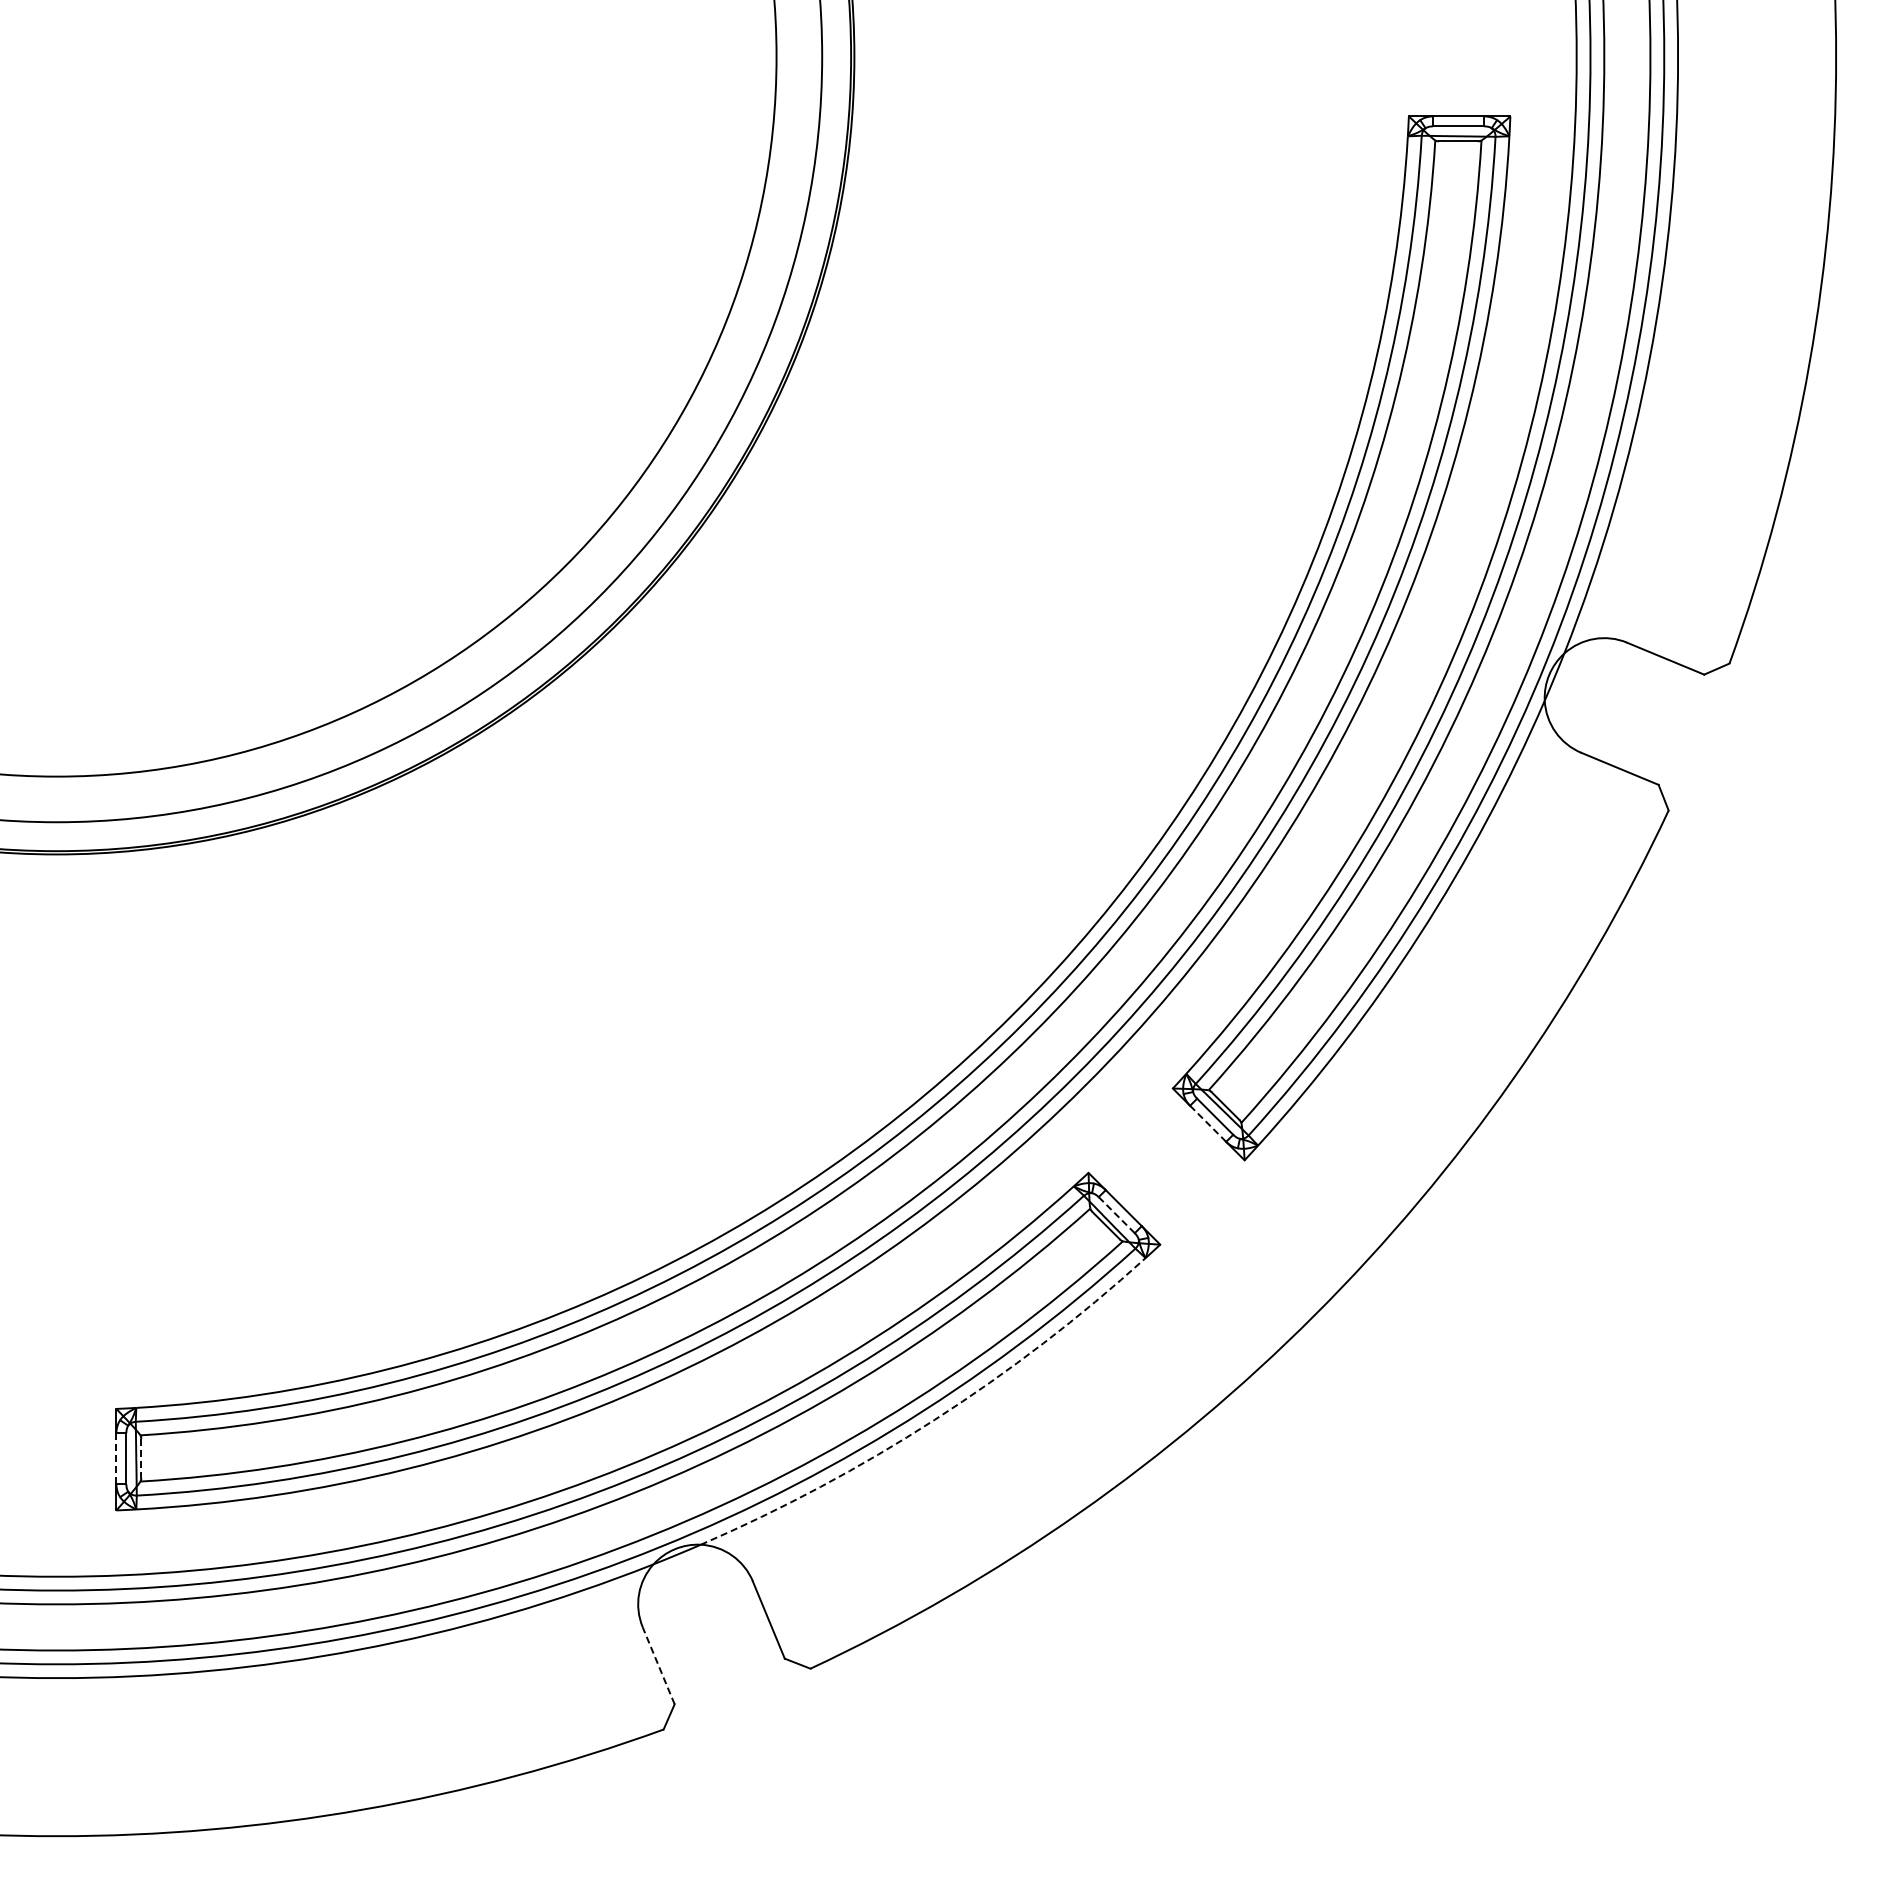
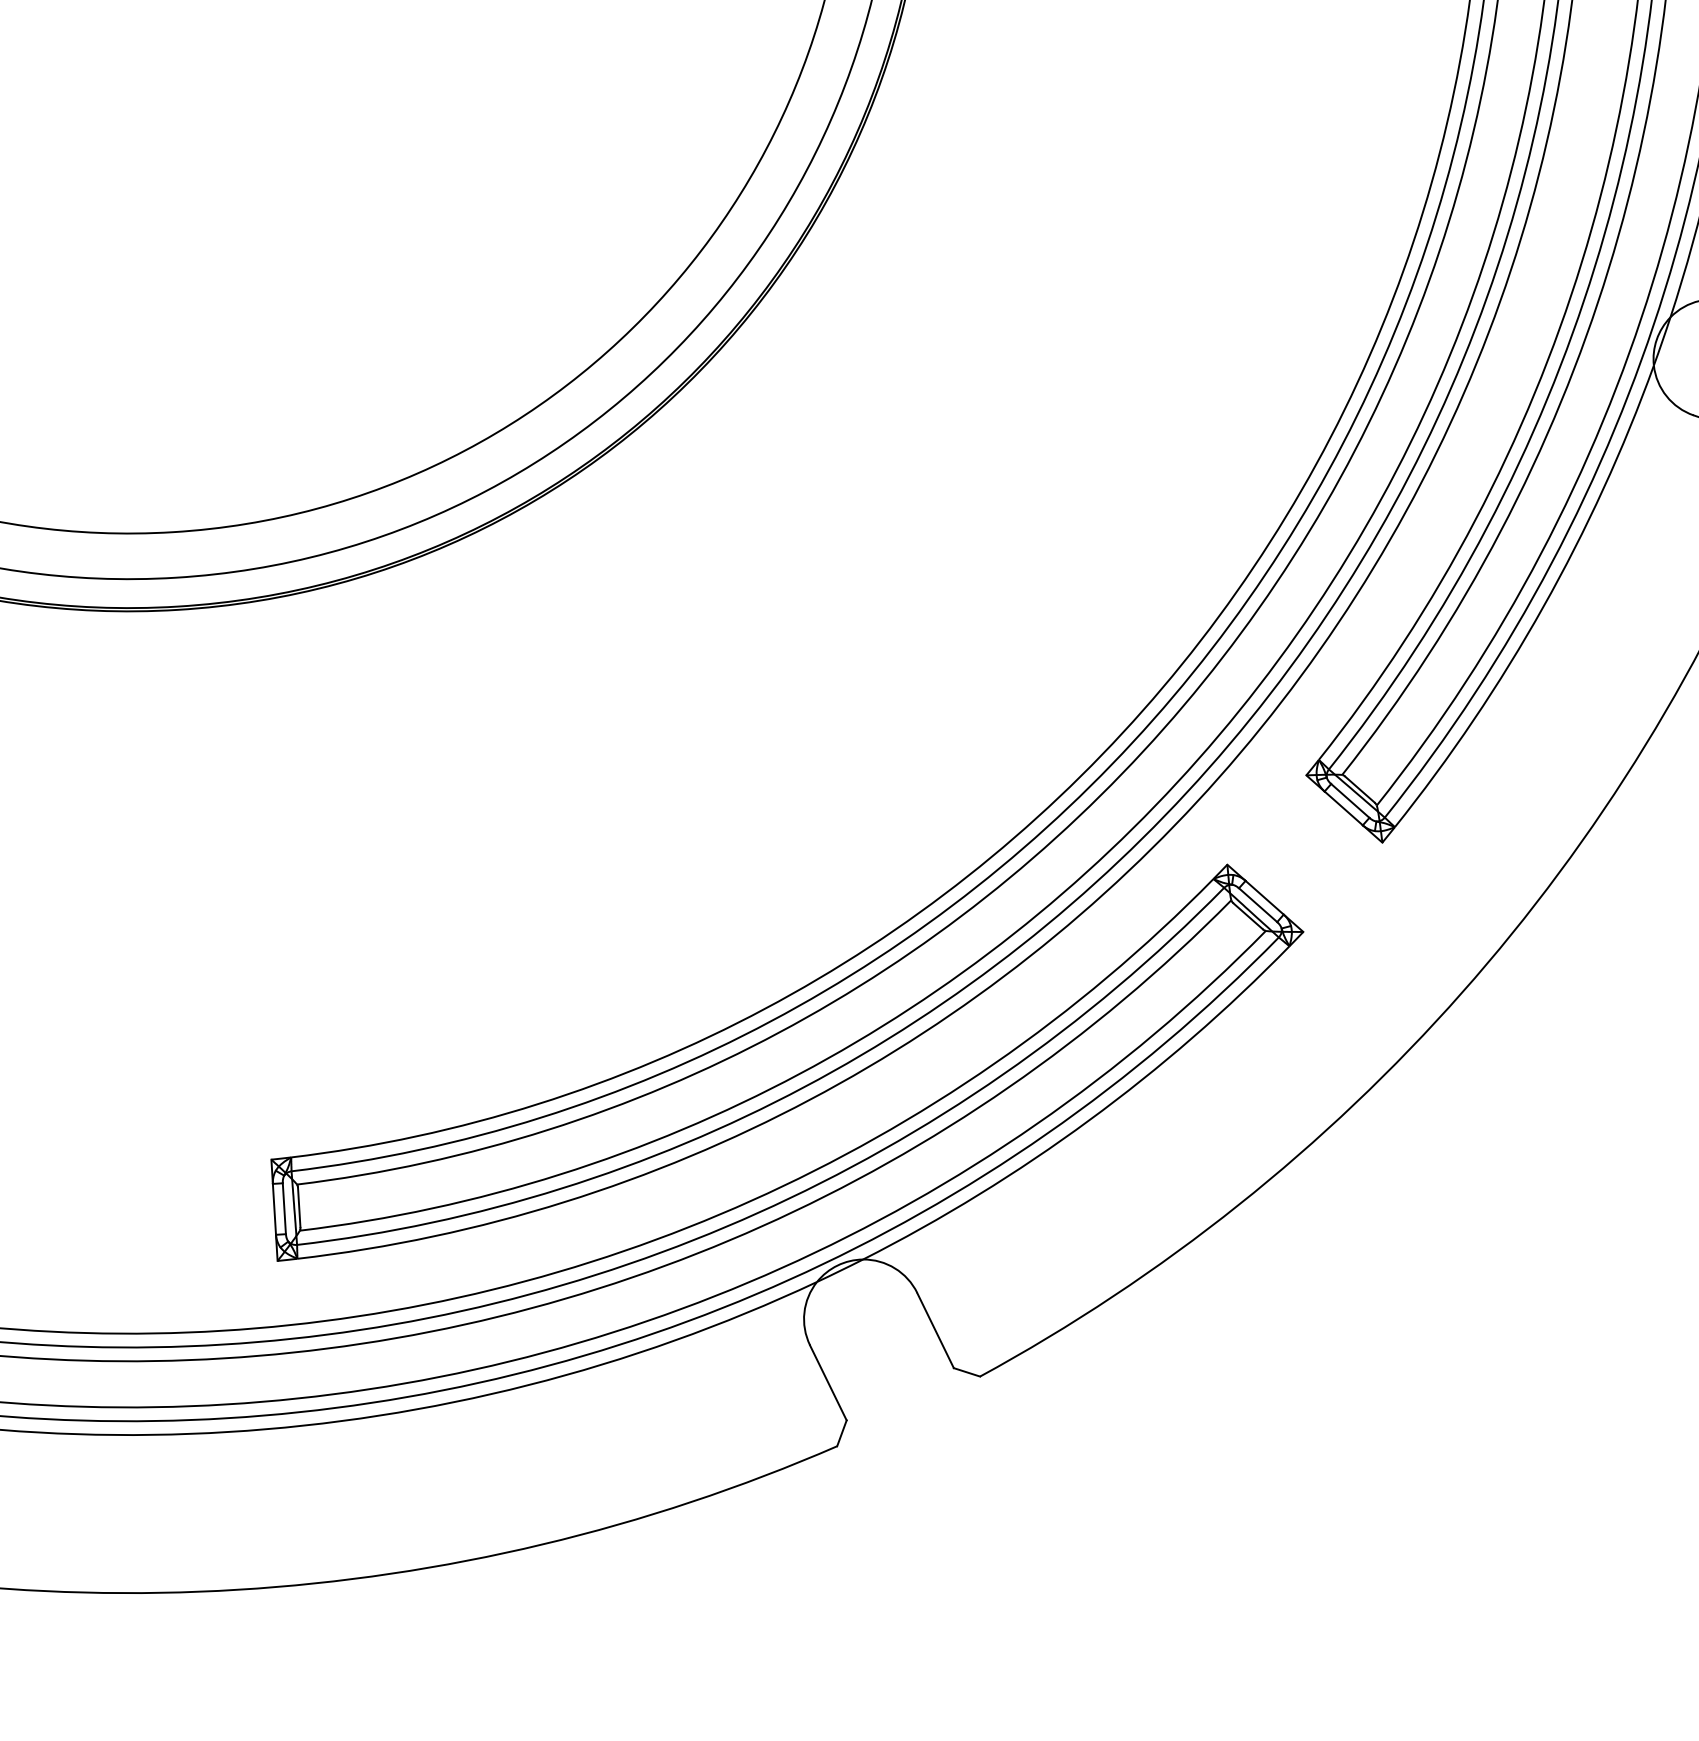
line: (1208, 1123) -> (1344, 808), dashed -> solid
line: (1116, 1215) -> (1257, 905), dashed -> solid
arc: (934, 1419) -> (1088, 1120), dashed -> solid
line: (141, 1458) -> (299, 1207), dashed -> solid
line: (116, 1459) -> (274, 1210), dashed -> solid
line: (658, 1665) -> (828, 1382), dashed -> solid

